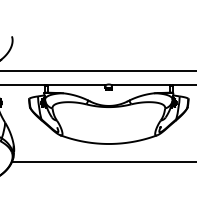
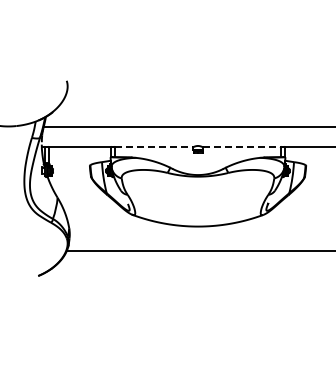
line: (76, 85) -> (154, 147), solid -> dashed
line: (141, 85) -> (242, 147), solid -> dashed

